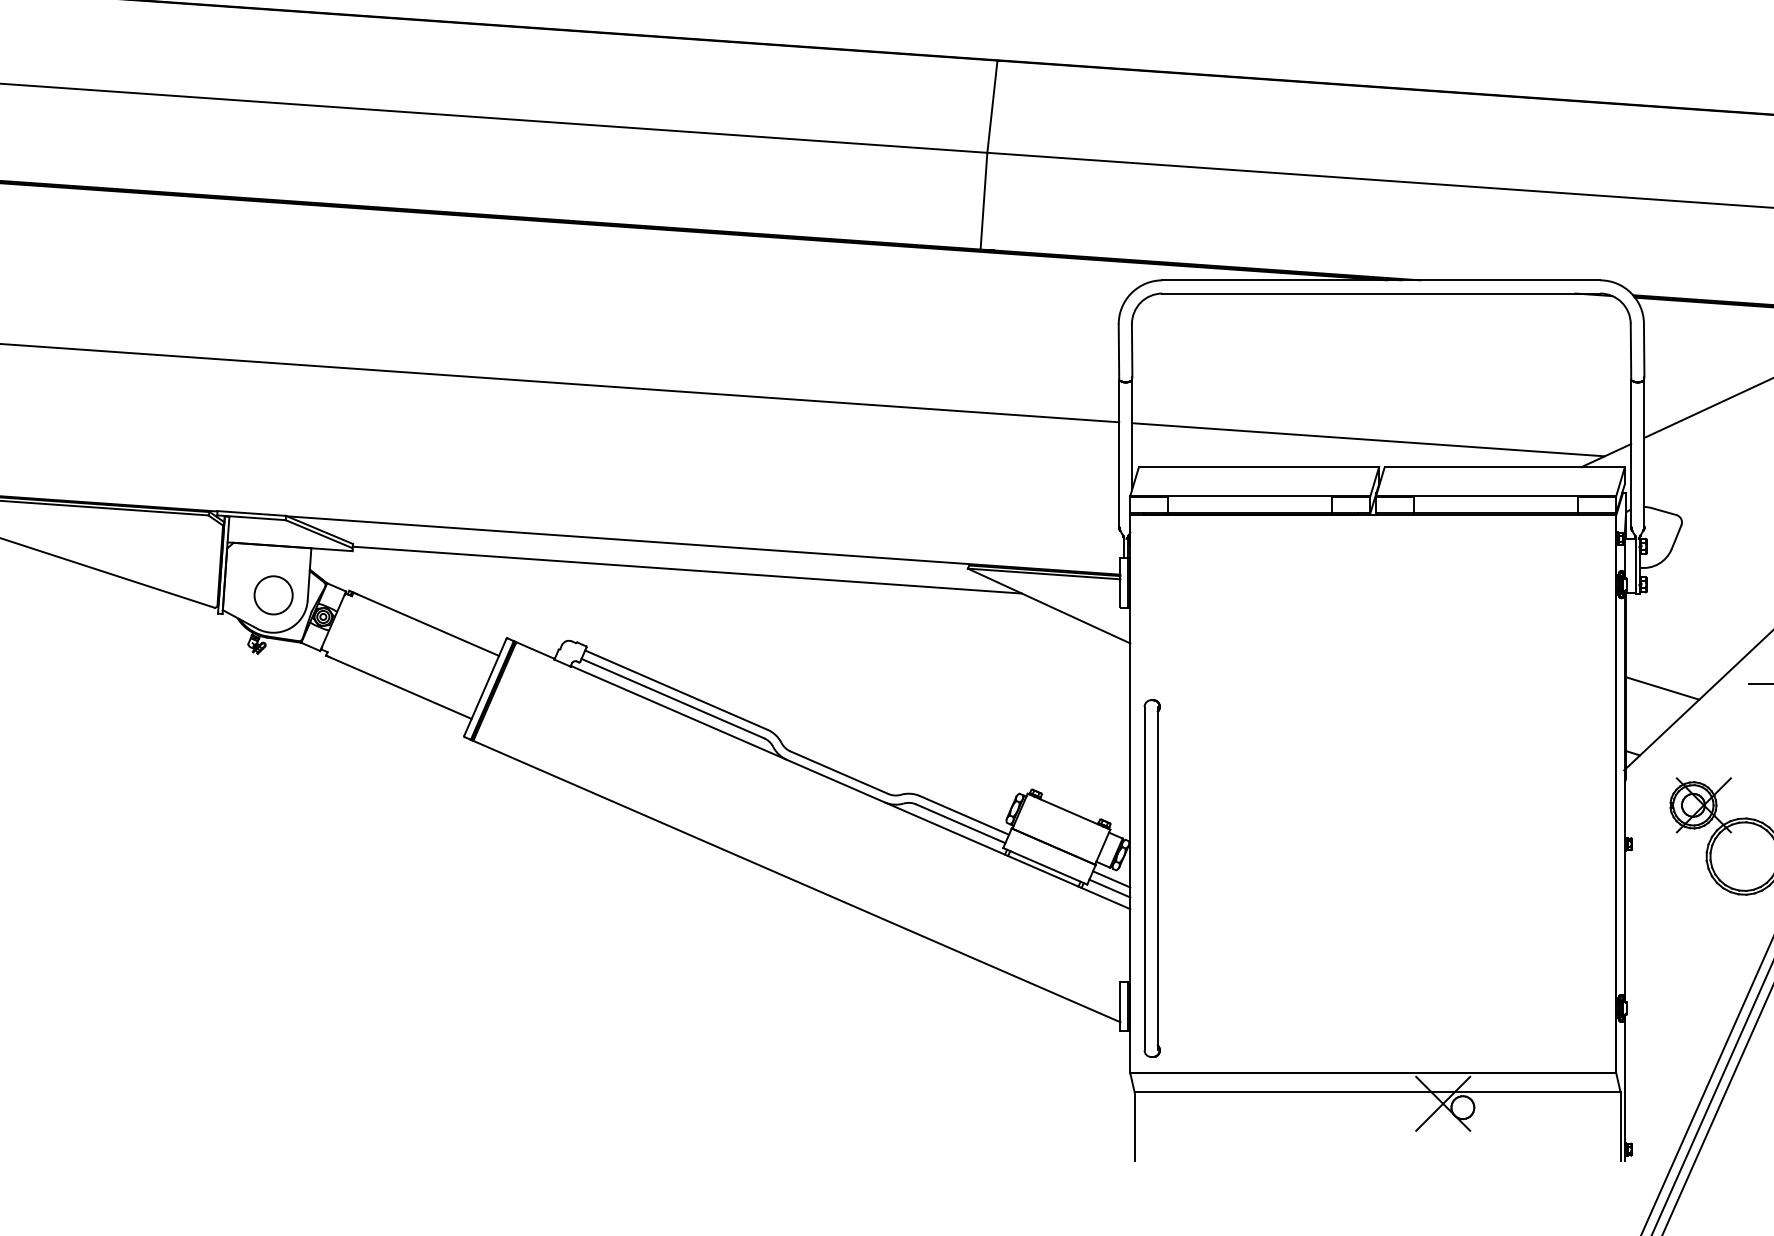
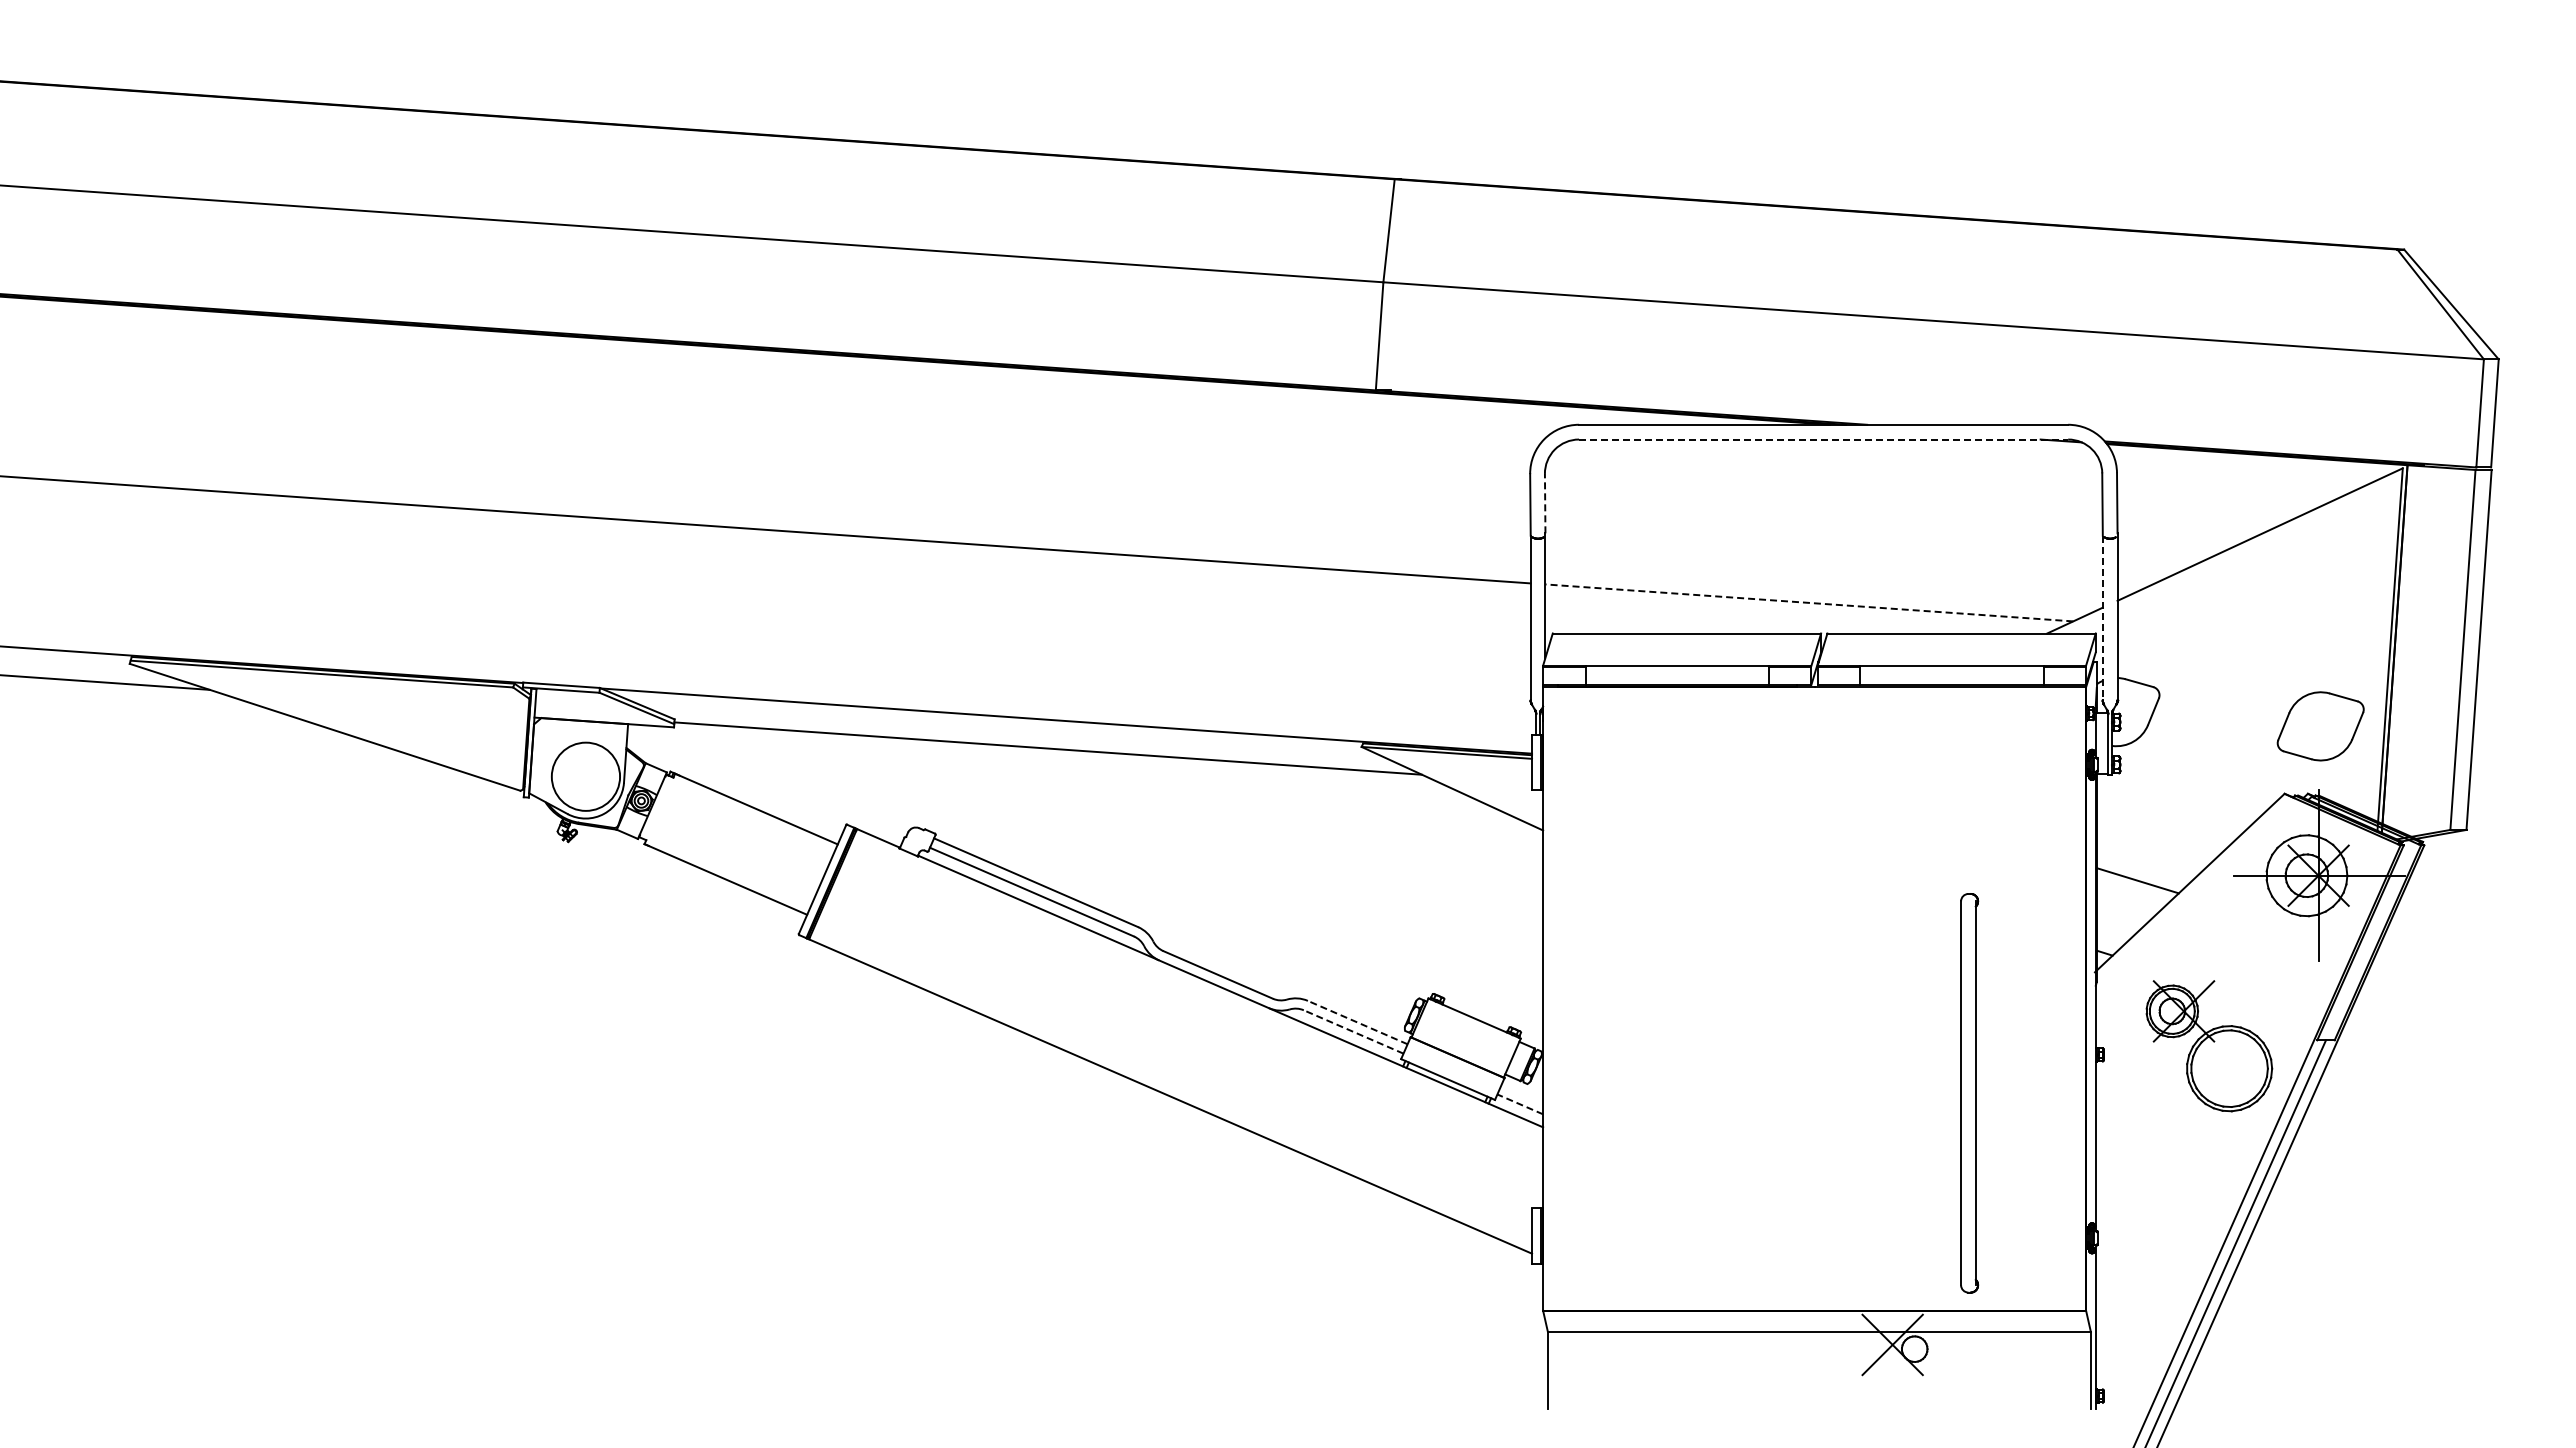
line: (1381, 293) -> (1823, 439), solid -> dashed
line: (1132, 350) -> (1545, 503), solid -> dashed
line: (1368, 439) -> (1809, 602), solid -> dashed
line: (1630, 453) -> (2102, 618), solid -> dashed
circle: (273, 595) -> (585, 776), size x1.6
line: (964, 815) -> (1357, 1022), solid -> dashed
line: (960, 823) -> (1353, 1031), solid -> dashed
part: (1152, 878) -> (1969, 1093), moved
line: (1111, 879) -> (1522, 1094), removed
line: (1110, 888) -> (1520, 1104), solid -> dashed

